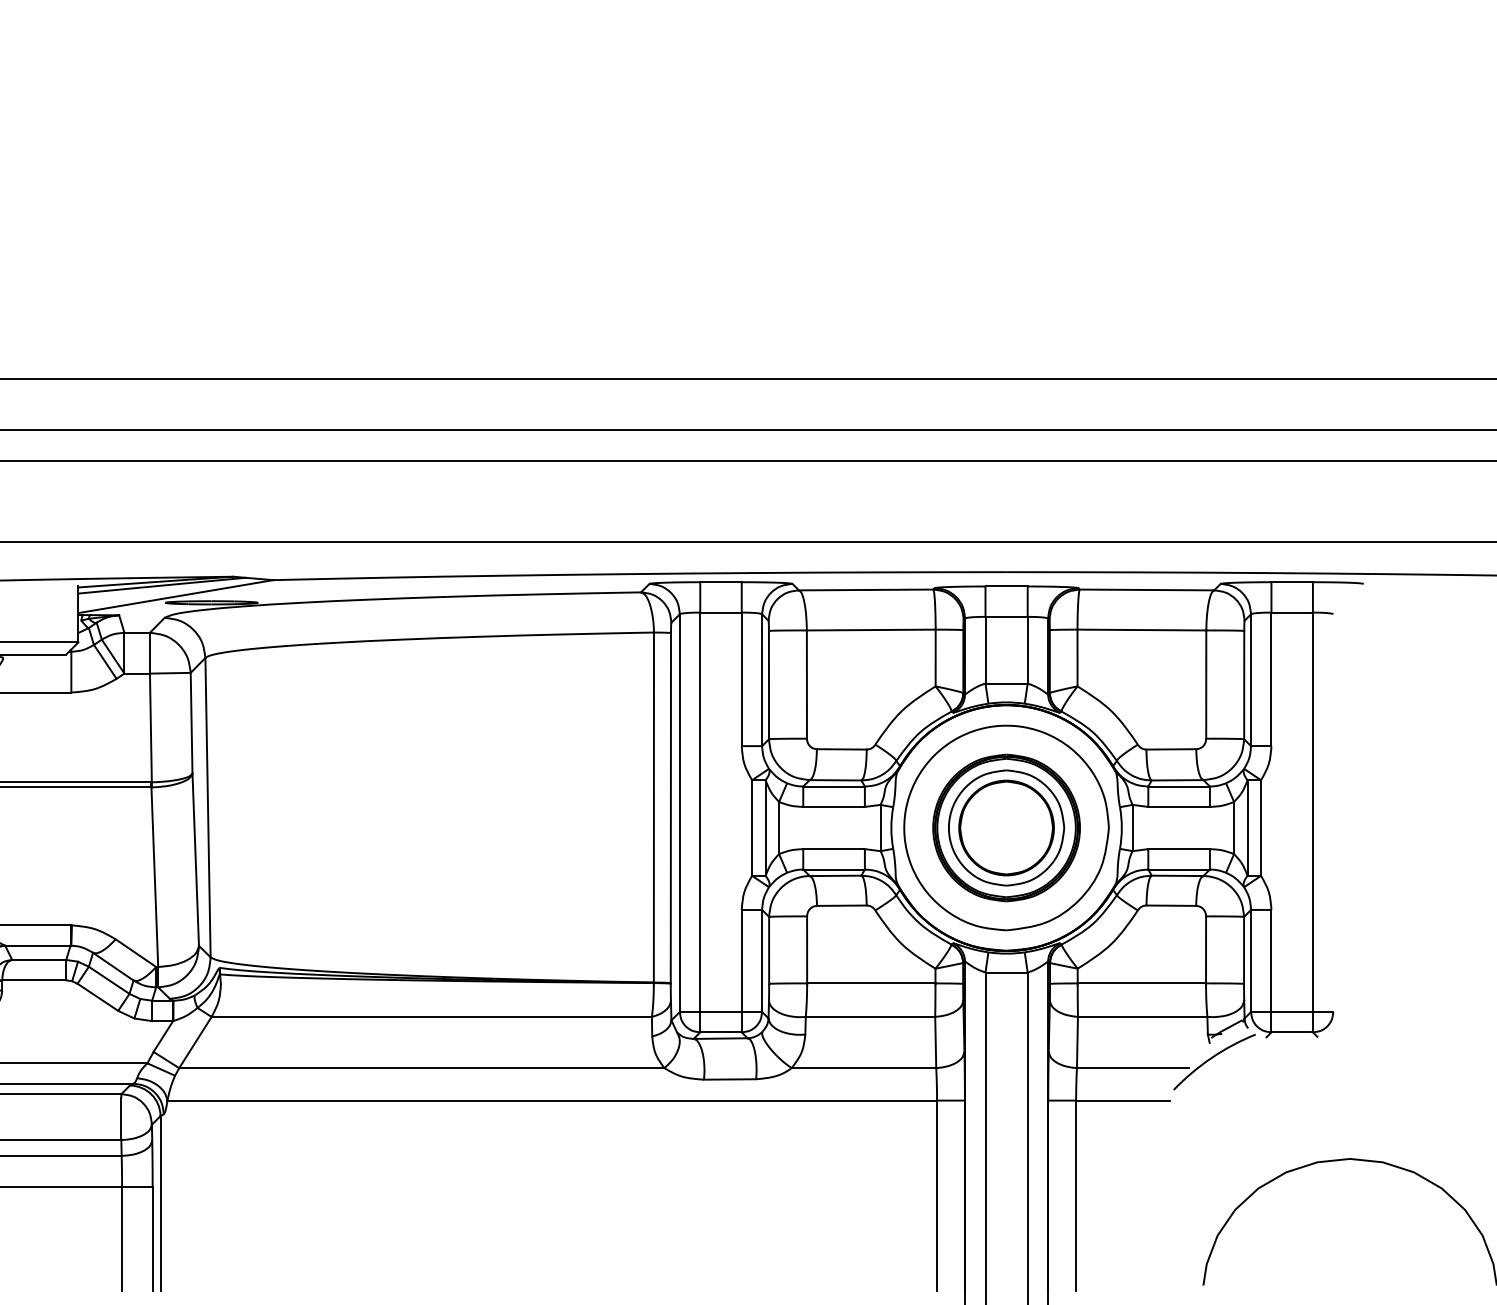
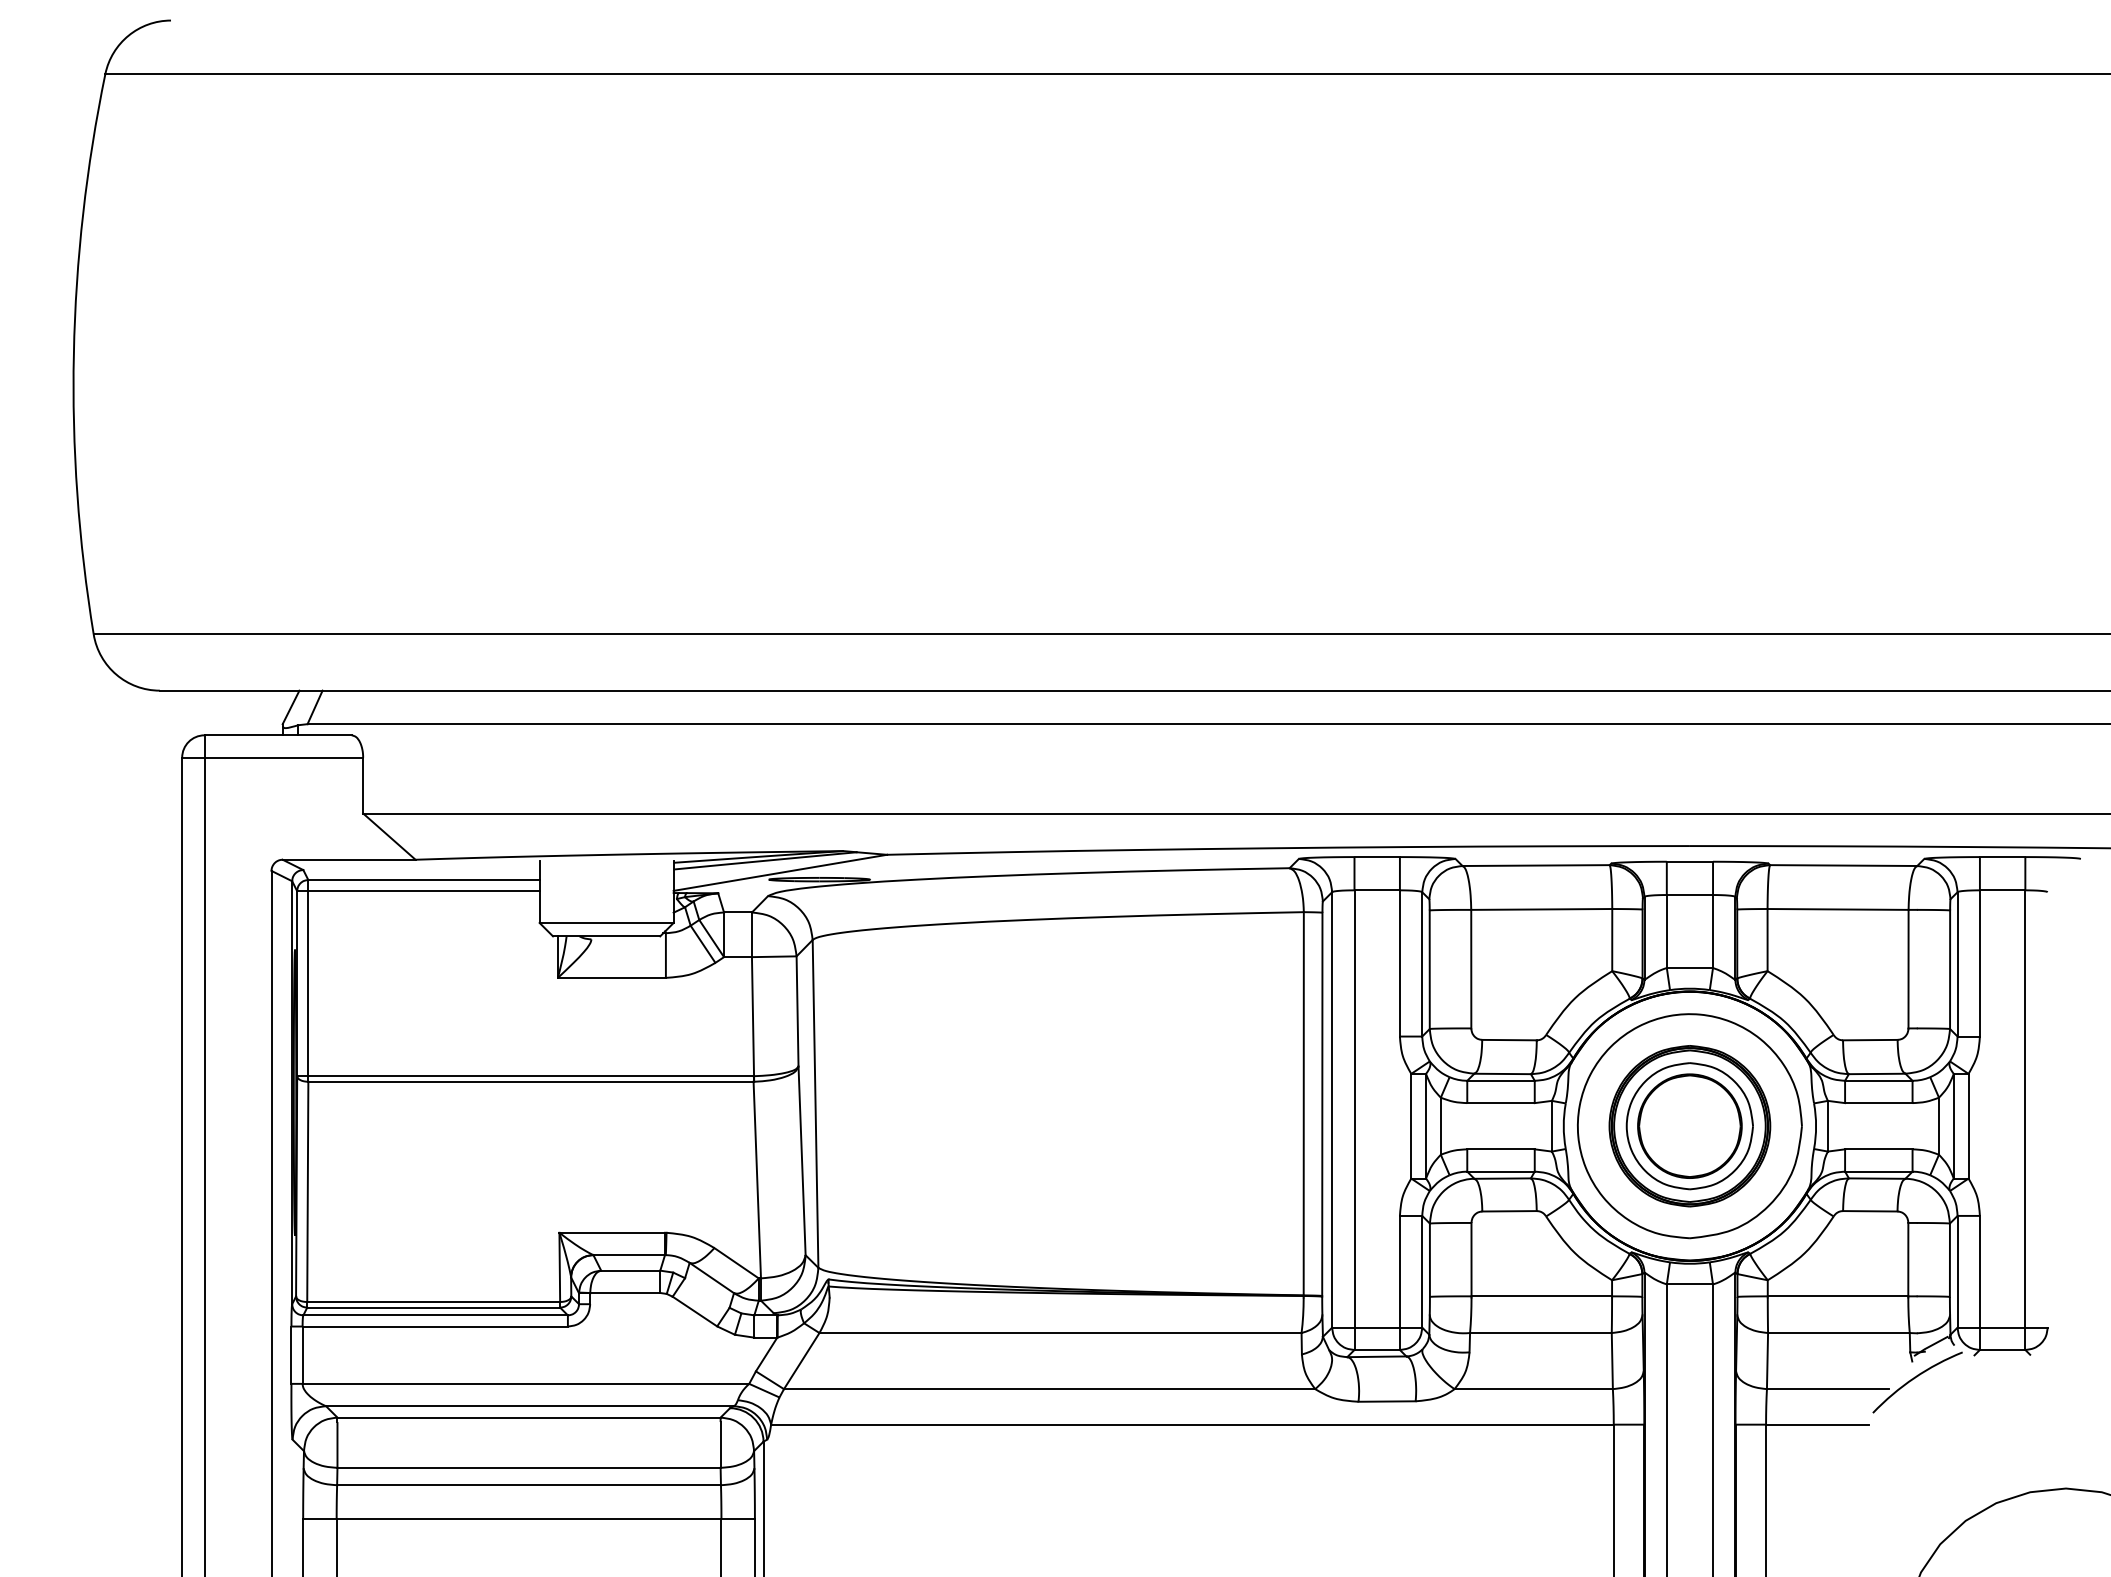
line: (109, 979) -> (707, 1292), removed

